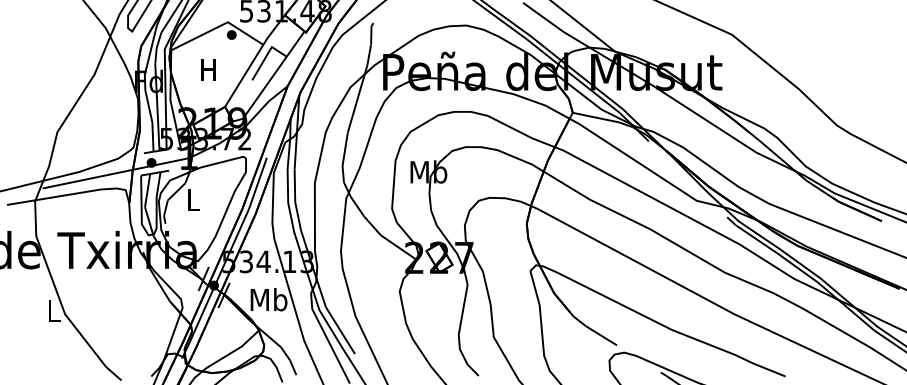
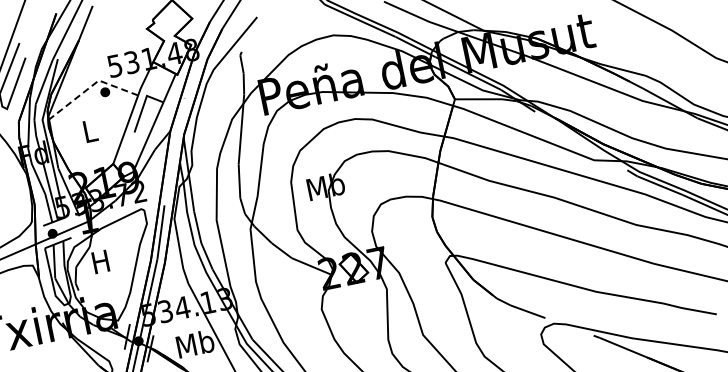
line: (219, 26) -> (91, 86), solid -> dashed
text: (208, 69) -> (89, 130), H -> L
text: (192, 199) -> (100, 261), L -> H

